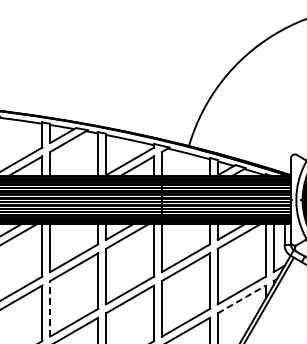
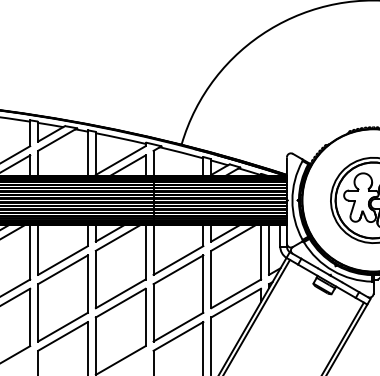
line: (242, 299) -> (236, 303), dashed -> solid
line: (50, 308) -> (38, 312), dashed -> solid

